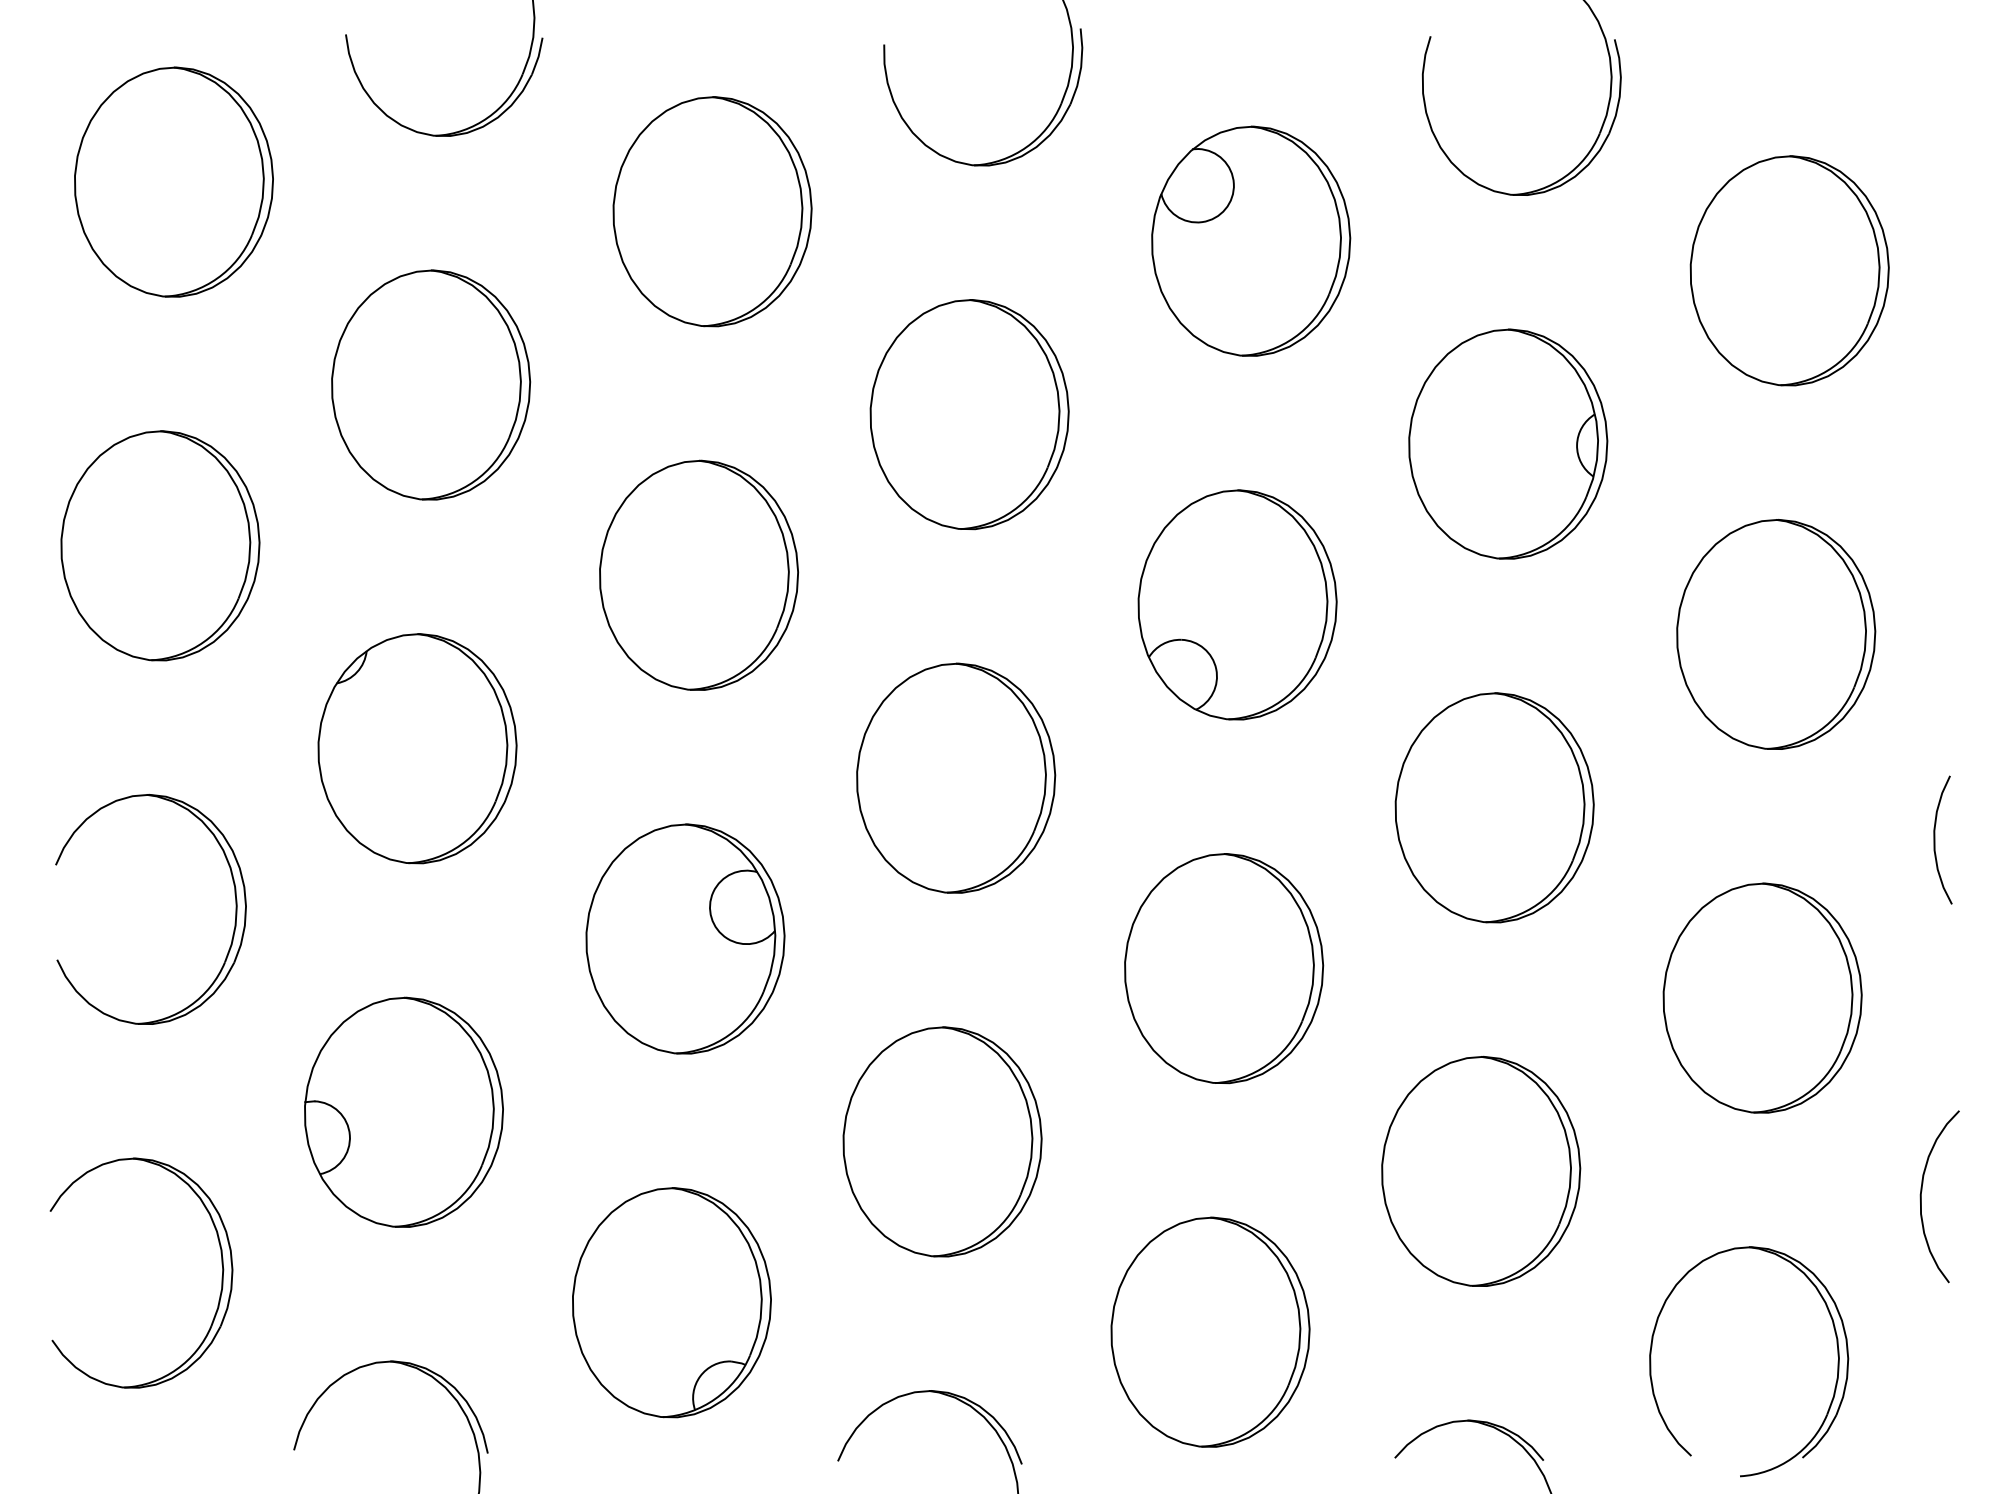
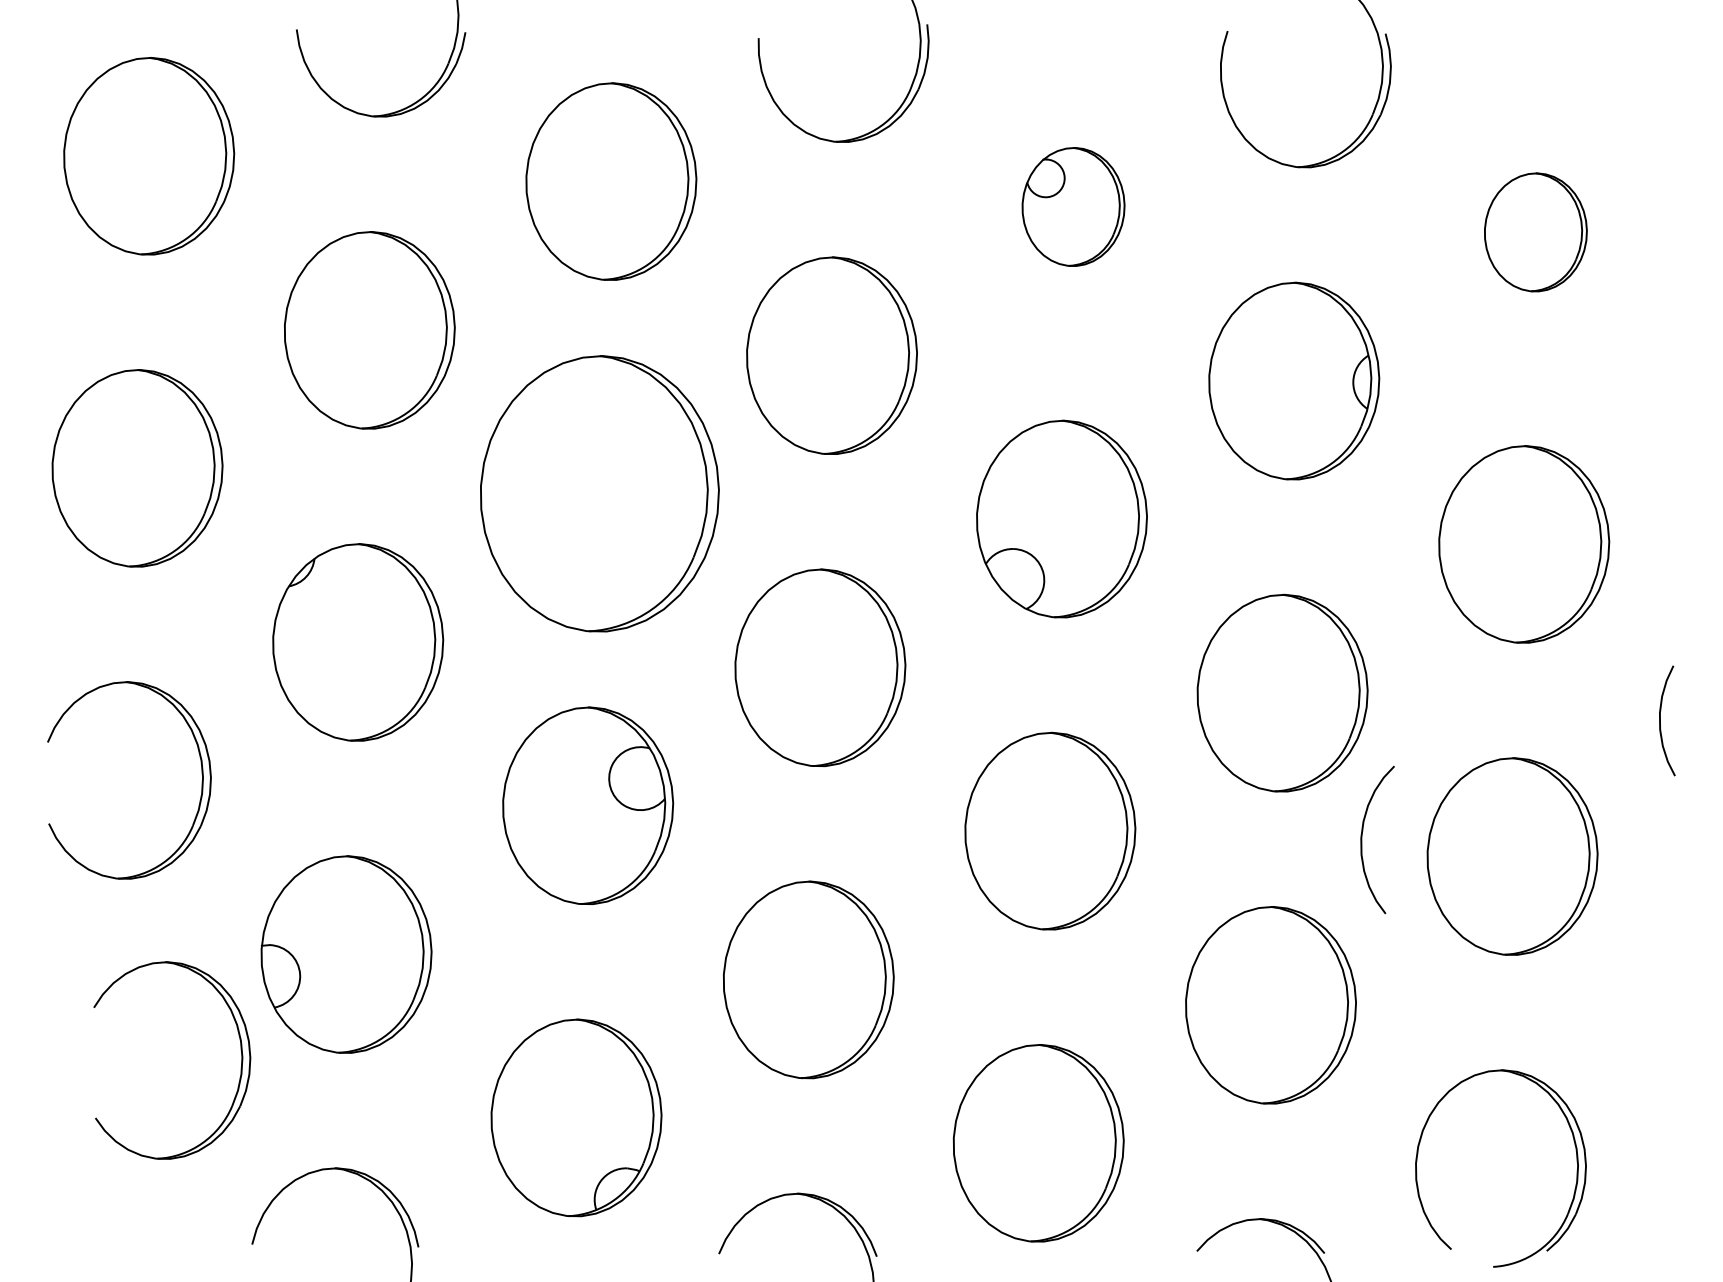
part: (1251, 240) -> (1073, 206), size x0.6
part: (1789, 271) -> (1535, 232), size x0.6
part: (698, 575) -> (599, 493), size x1.4
curve: (1922, 1196) -> (1362, 839), moved
part: (220, 1282) -> (240, 1068), moved

